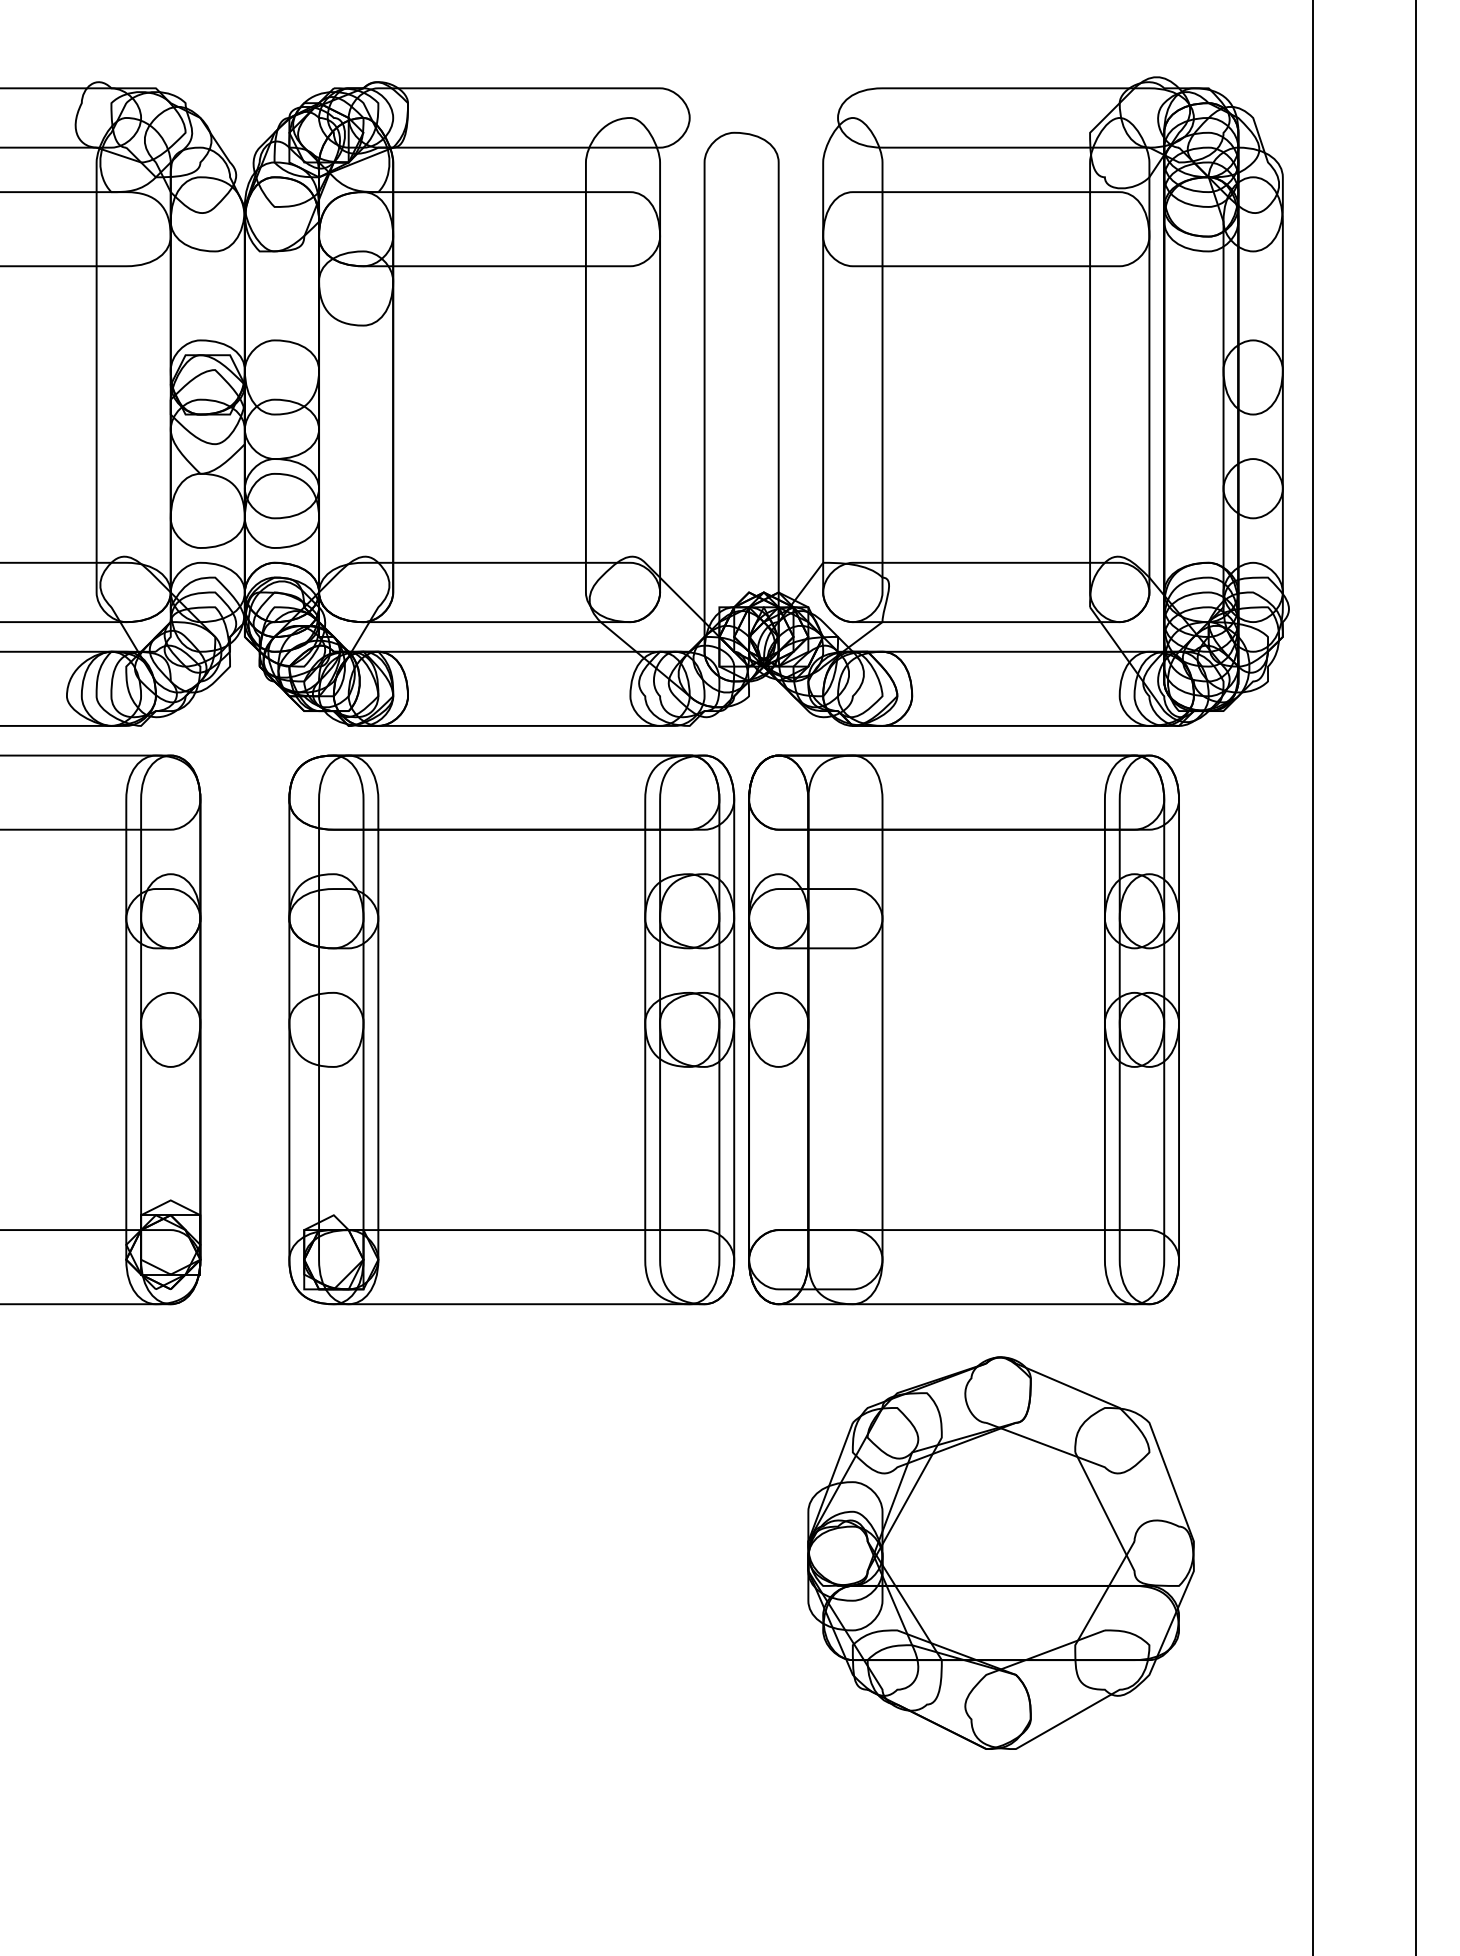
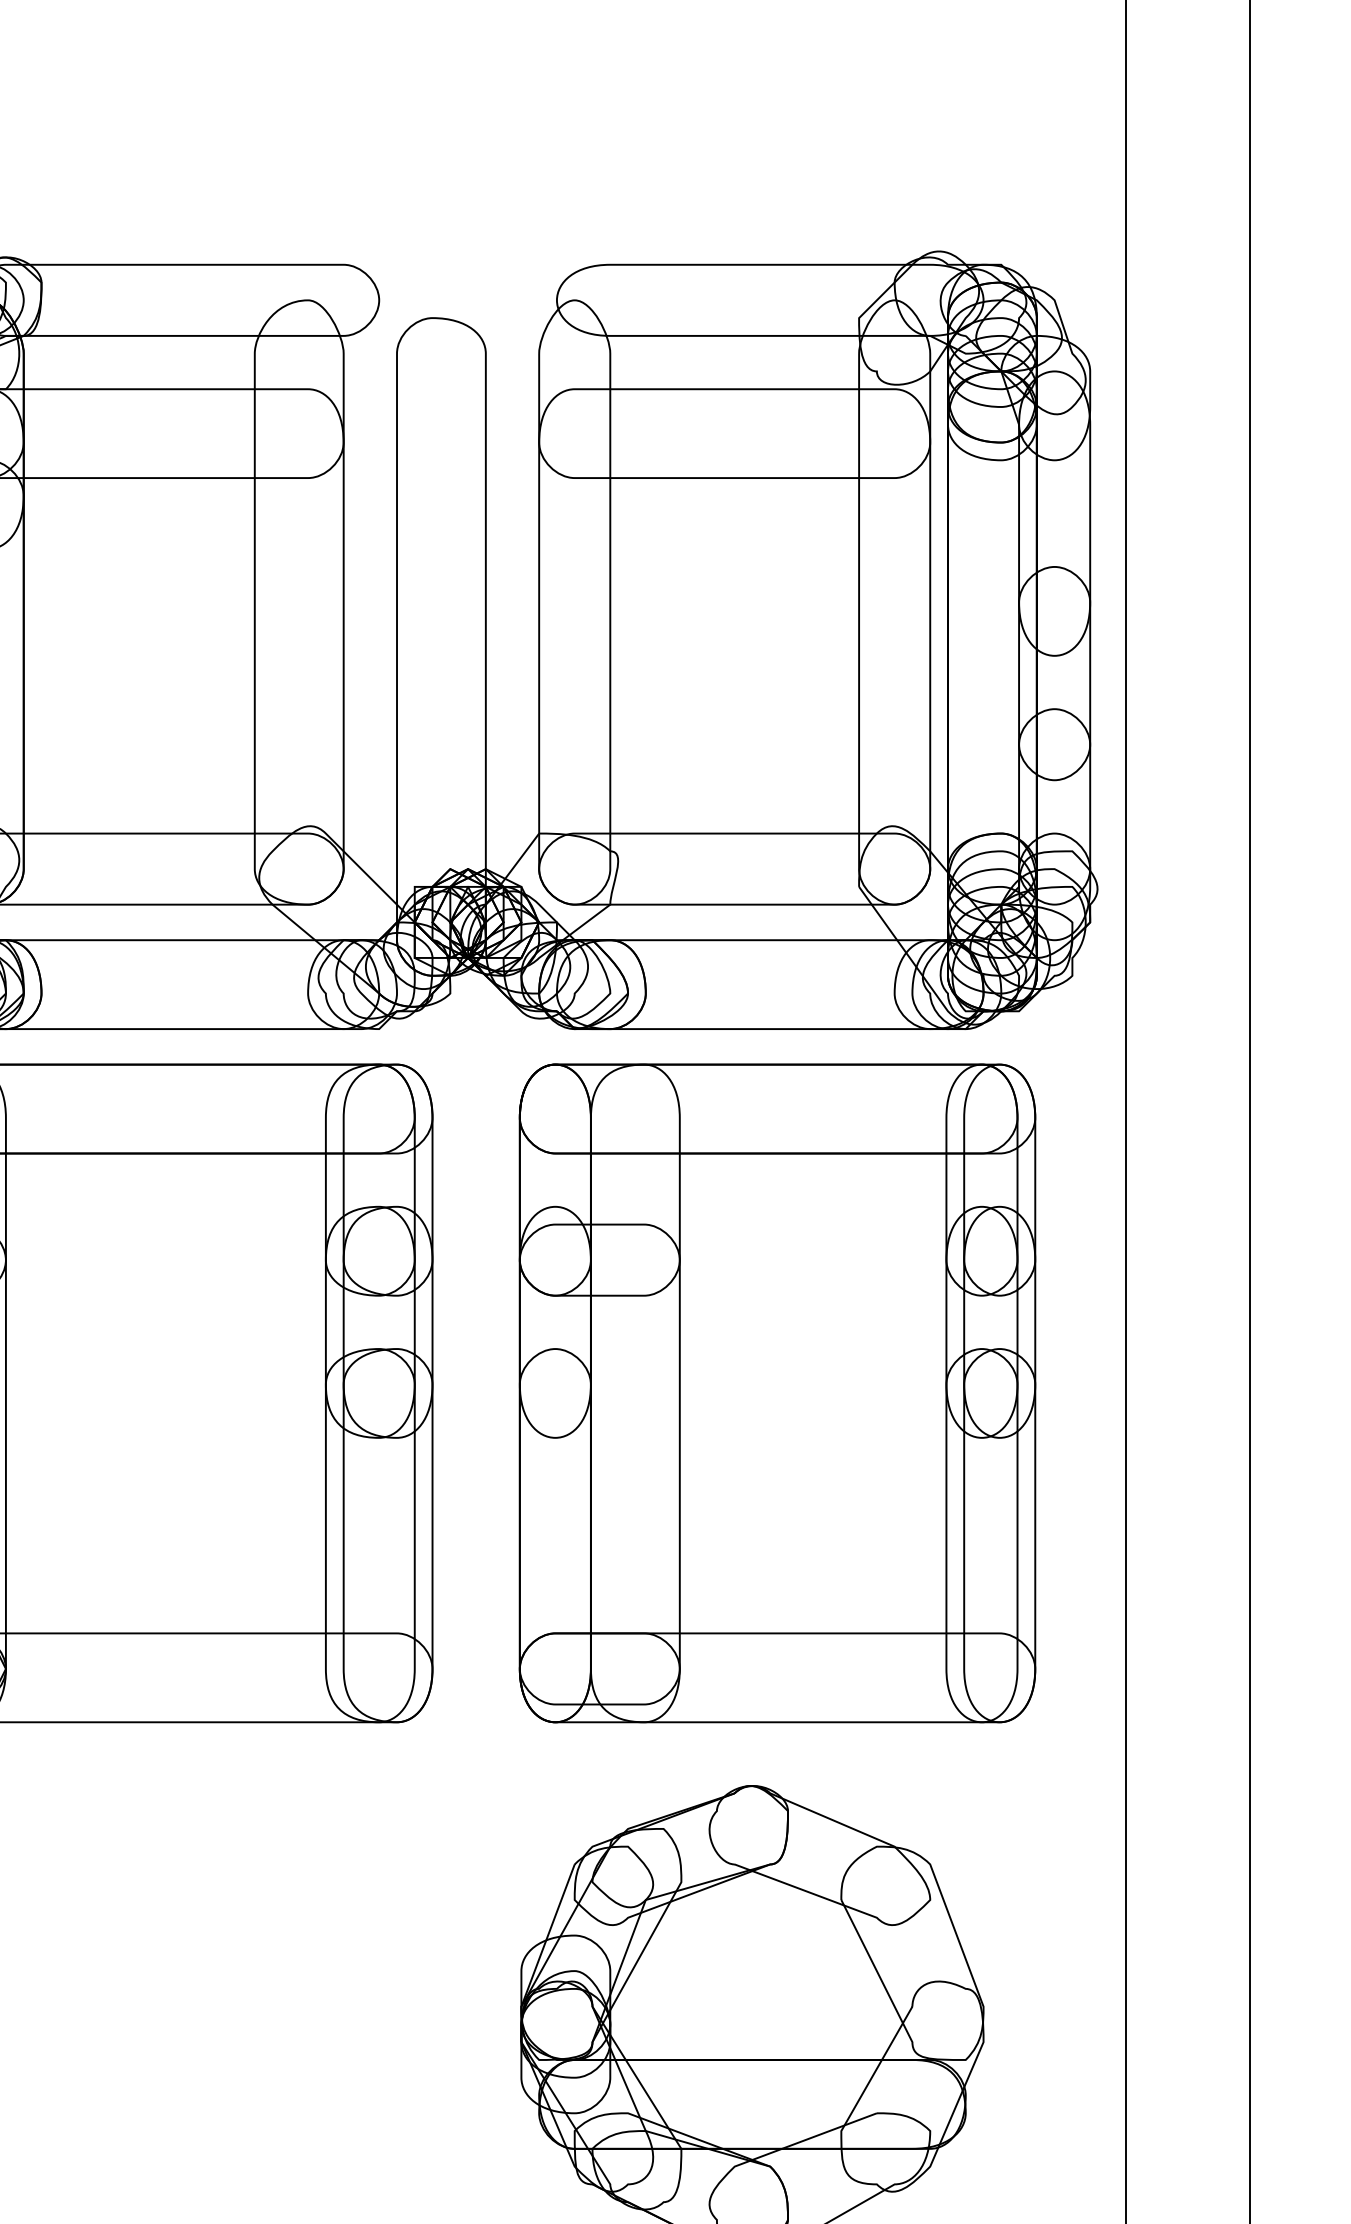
part: (963, 1029) -> (776, 1392), moved

